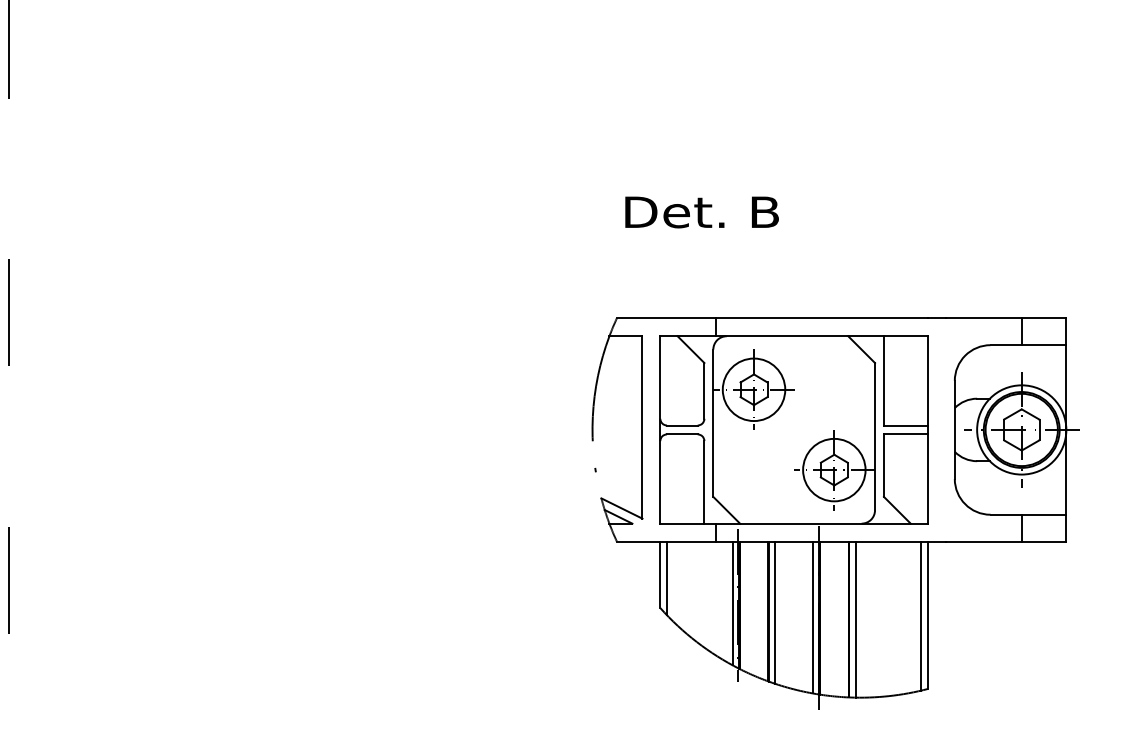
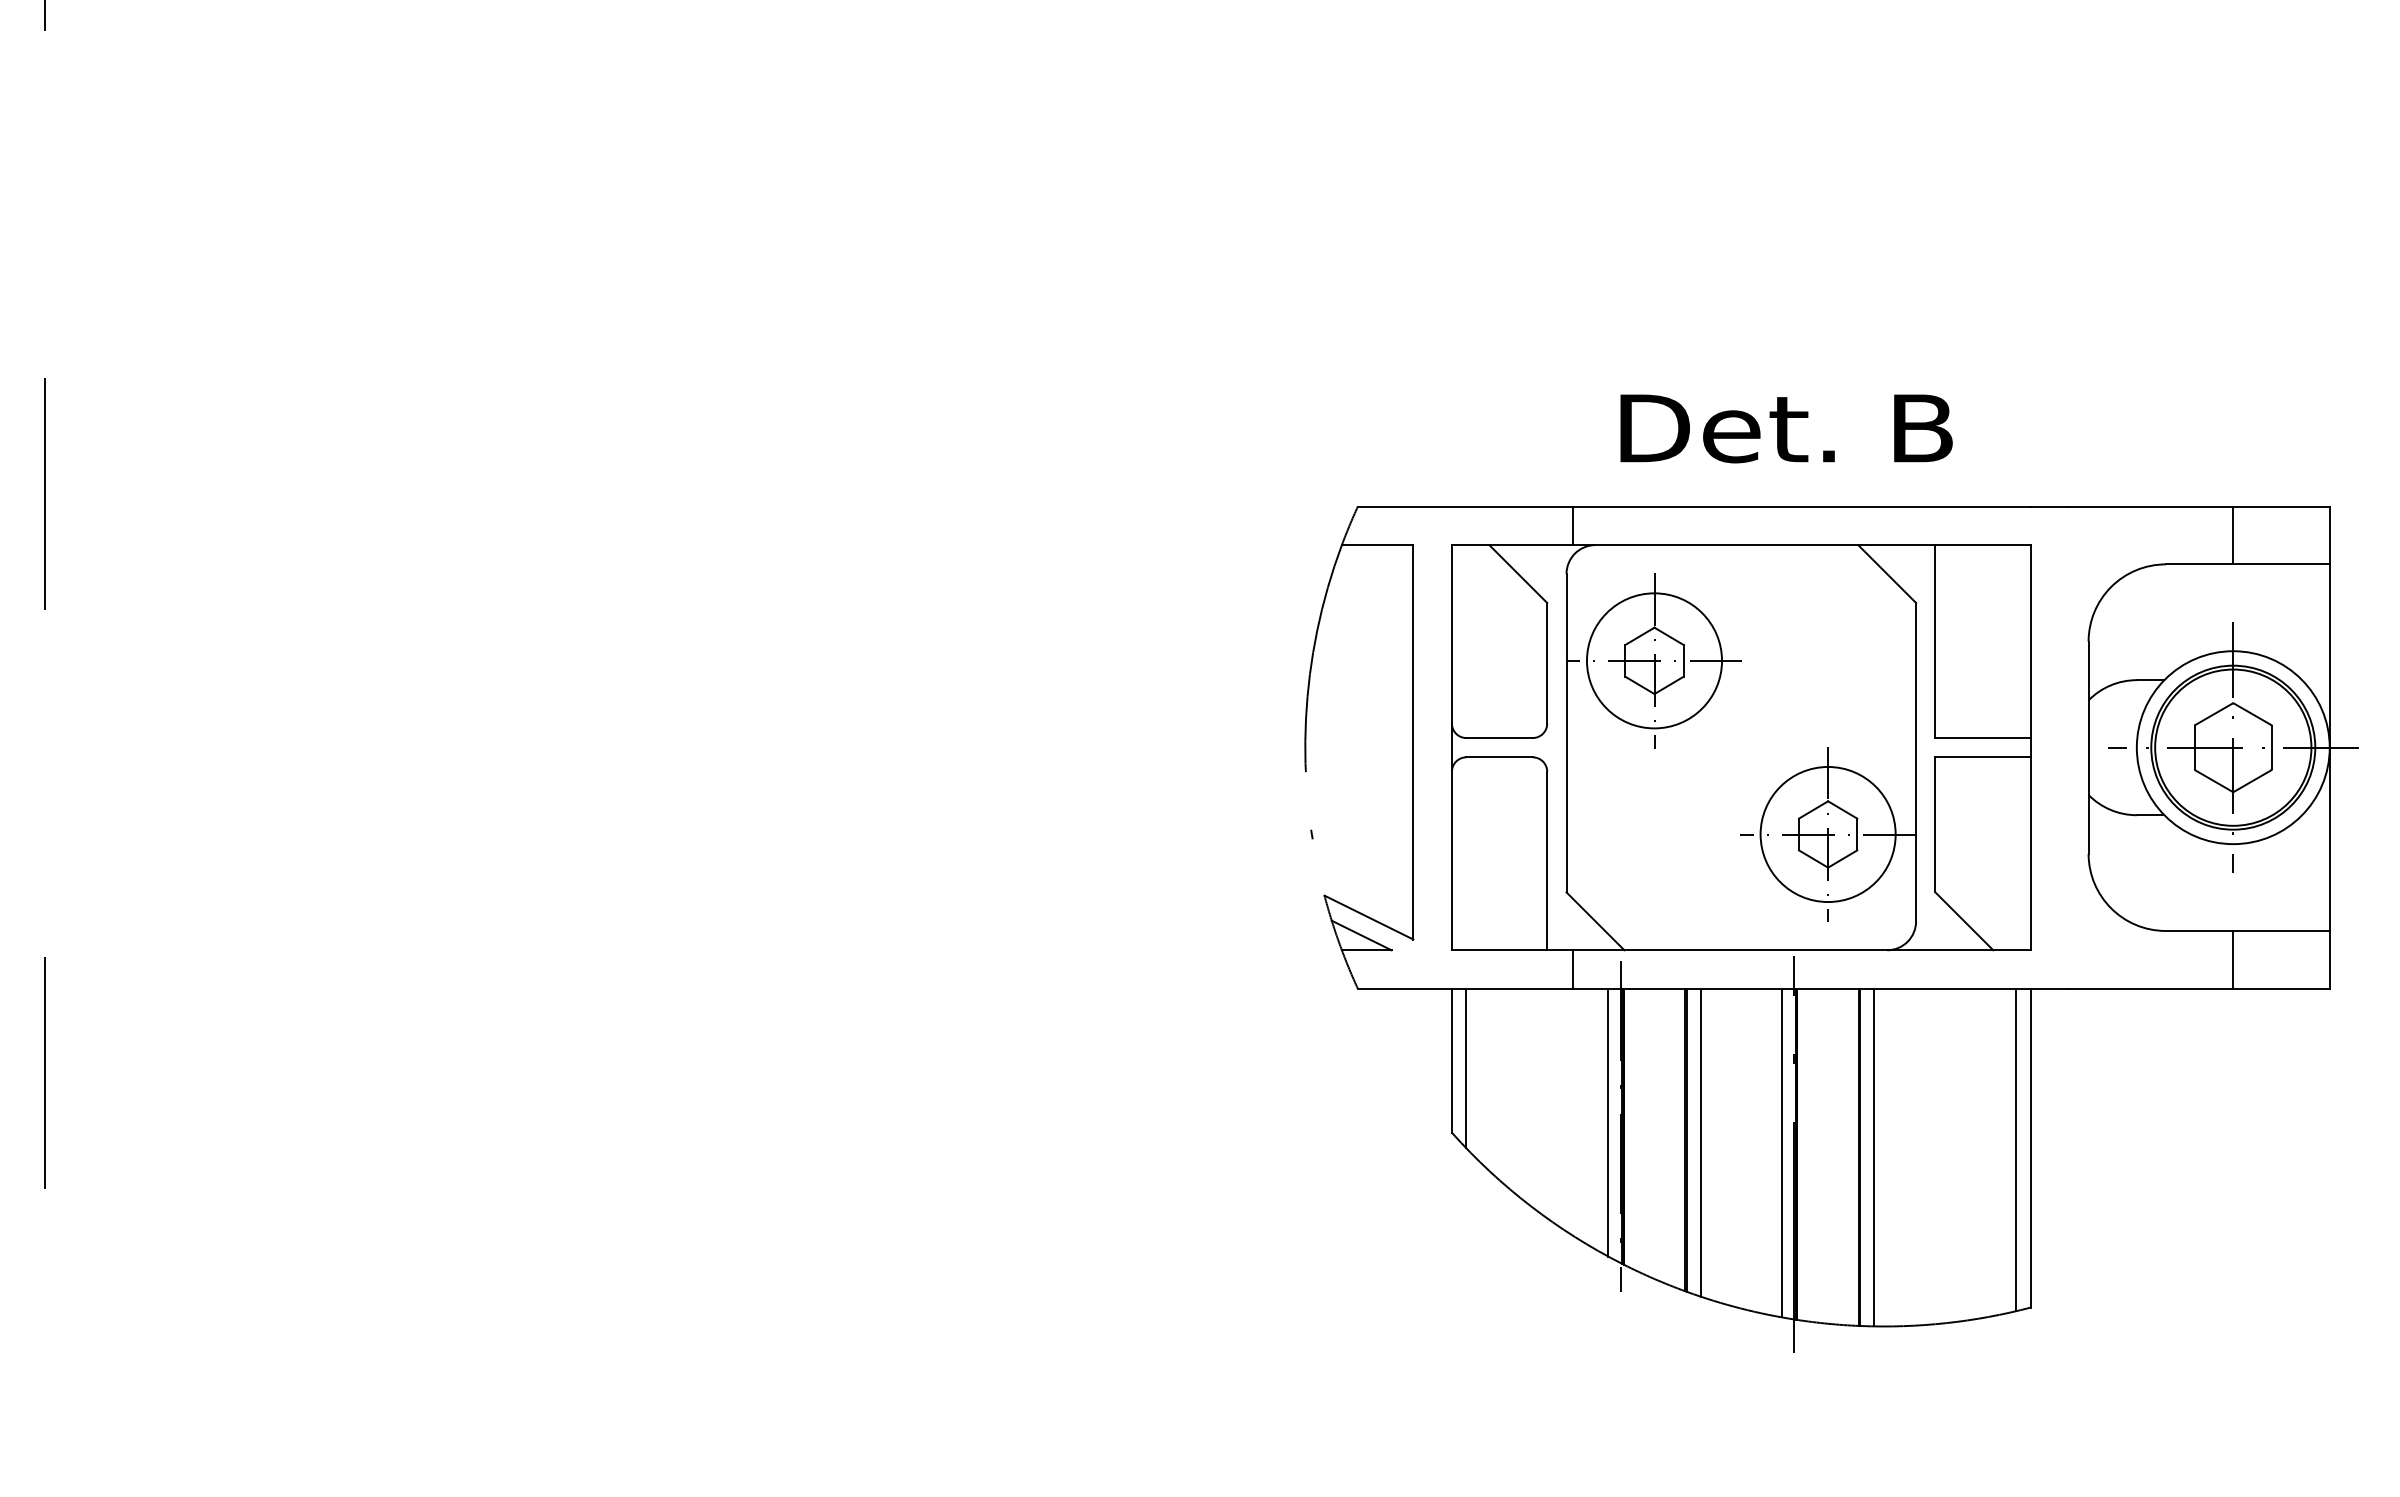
text: (701, 212) -> (1785, 428), moved

